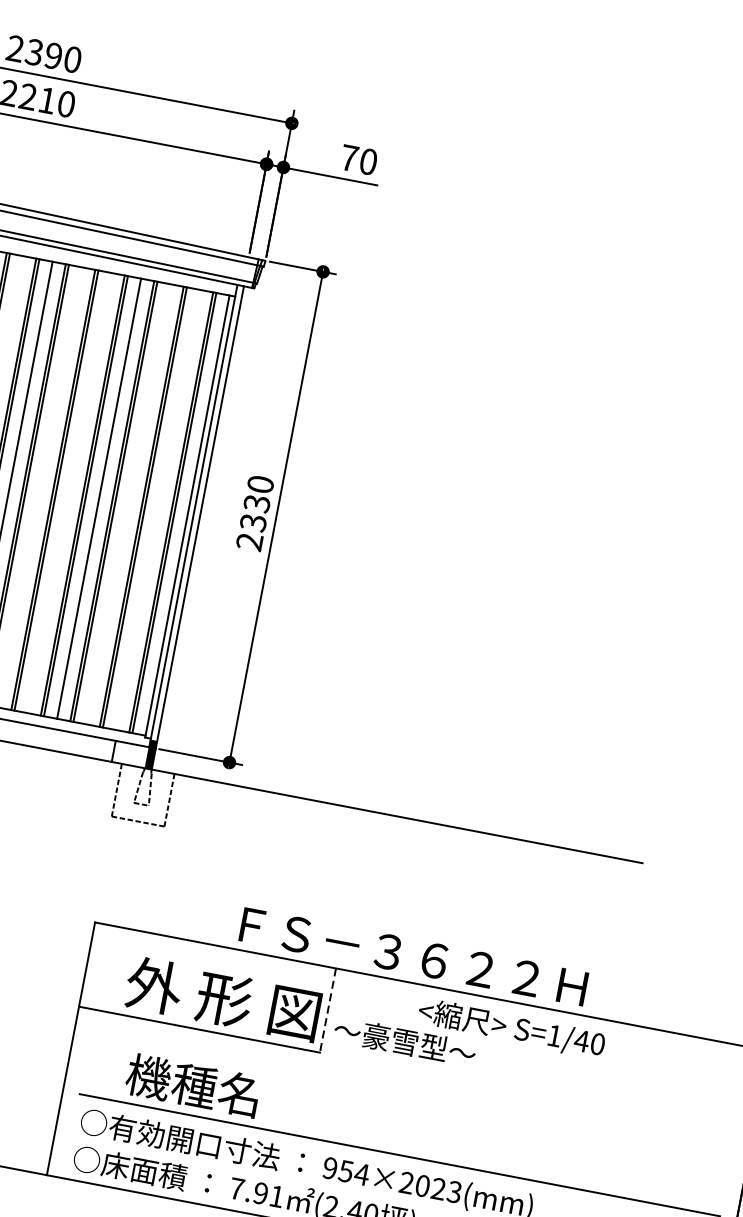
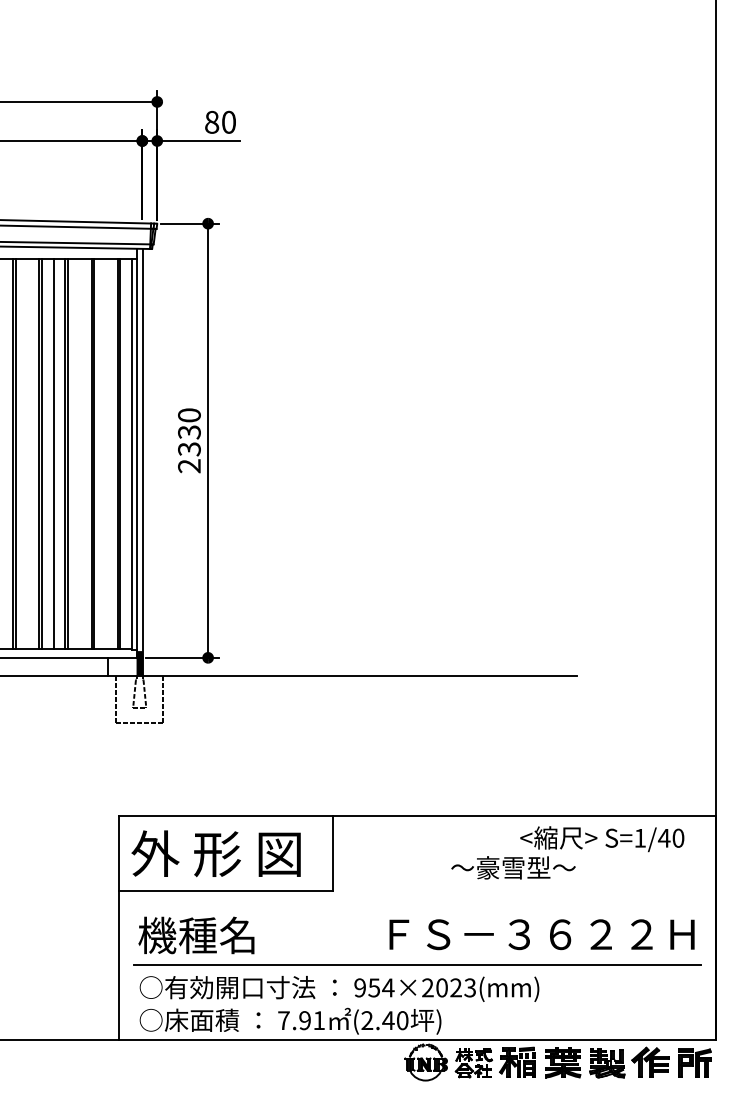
text: (350, 157) -> (212, 121), 70 -> 80
text: (413, 956) -> (541, 934), moved
text: (222, 998) -> (215, 853), moved
line: (327, 1010) -> (332, 853), dashed -> solid
text: (469, 1036) -> (567, 852), moved
text: (192, 1085) -> (196, 935), moved

